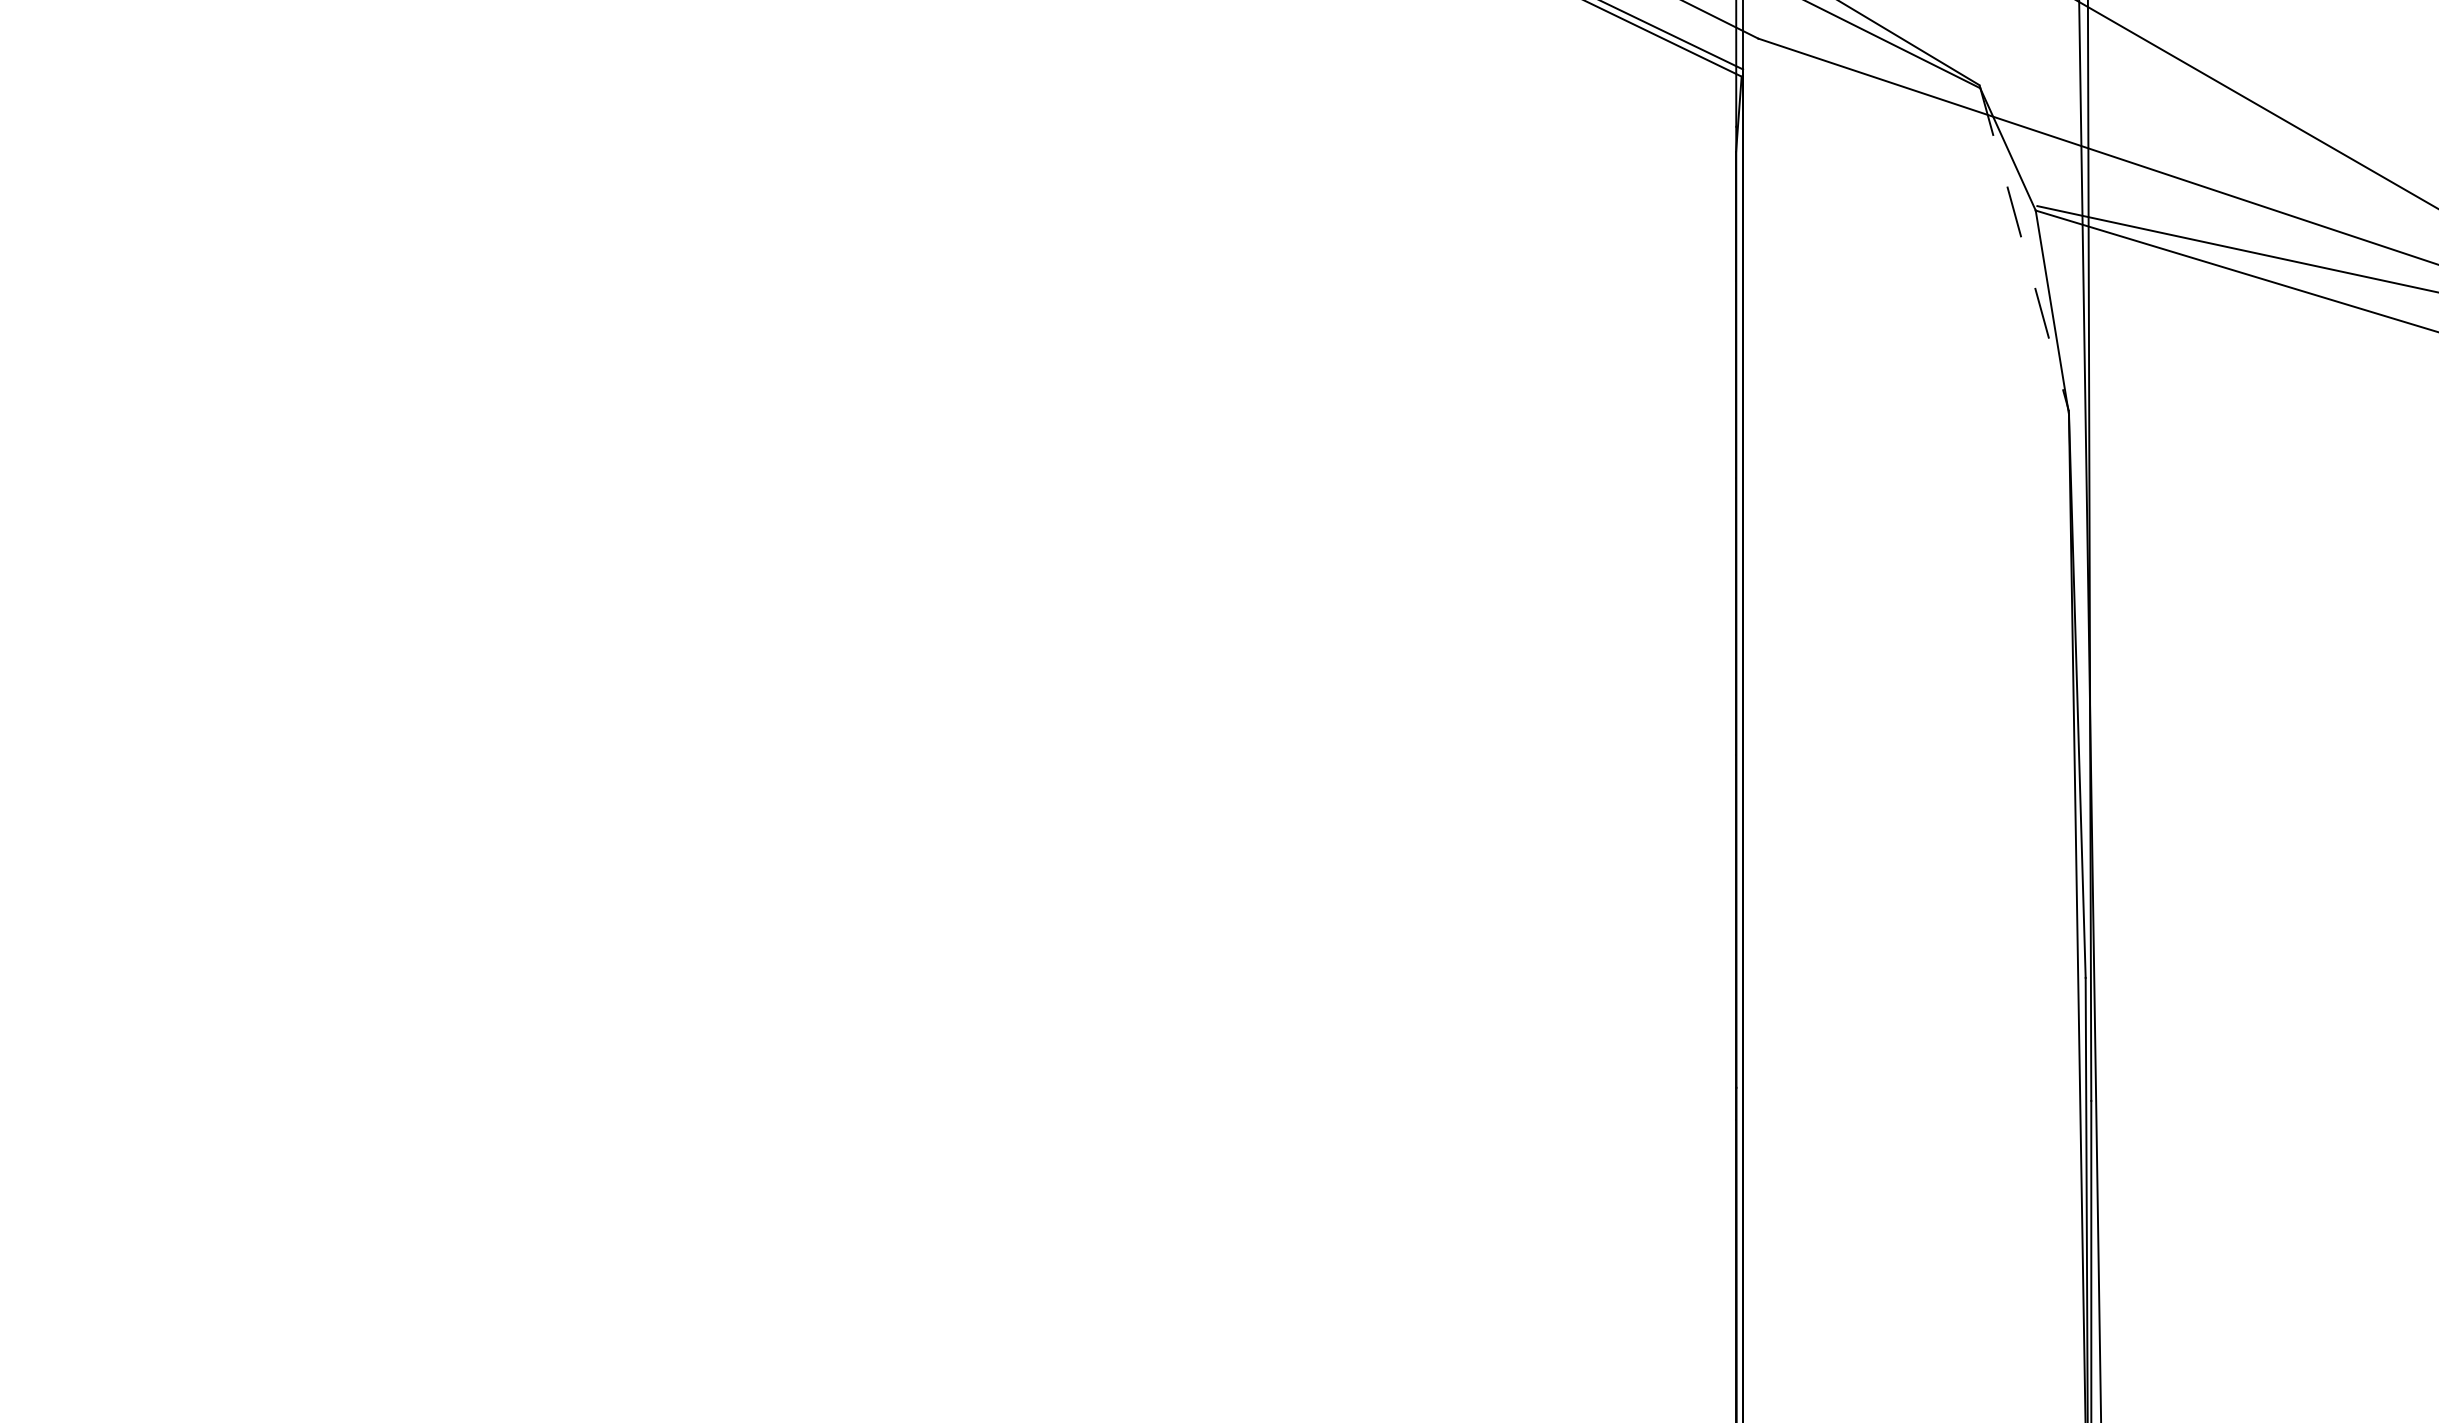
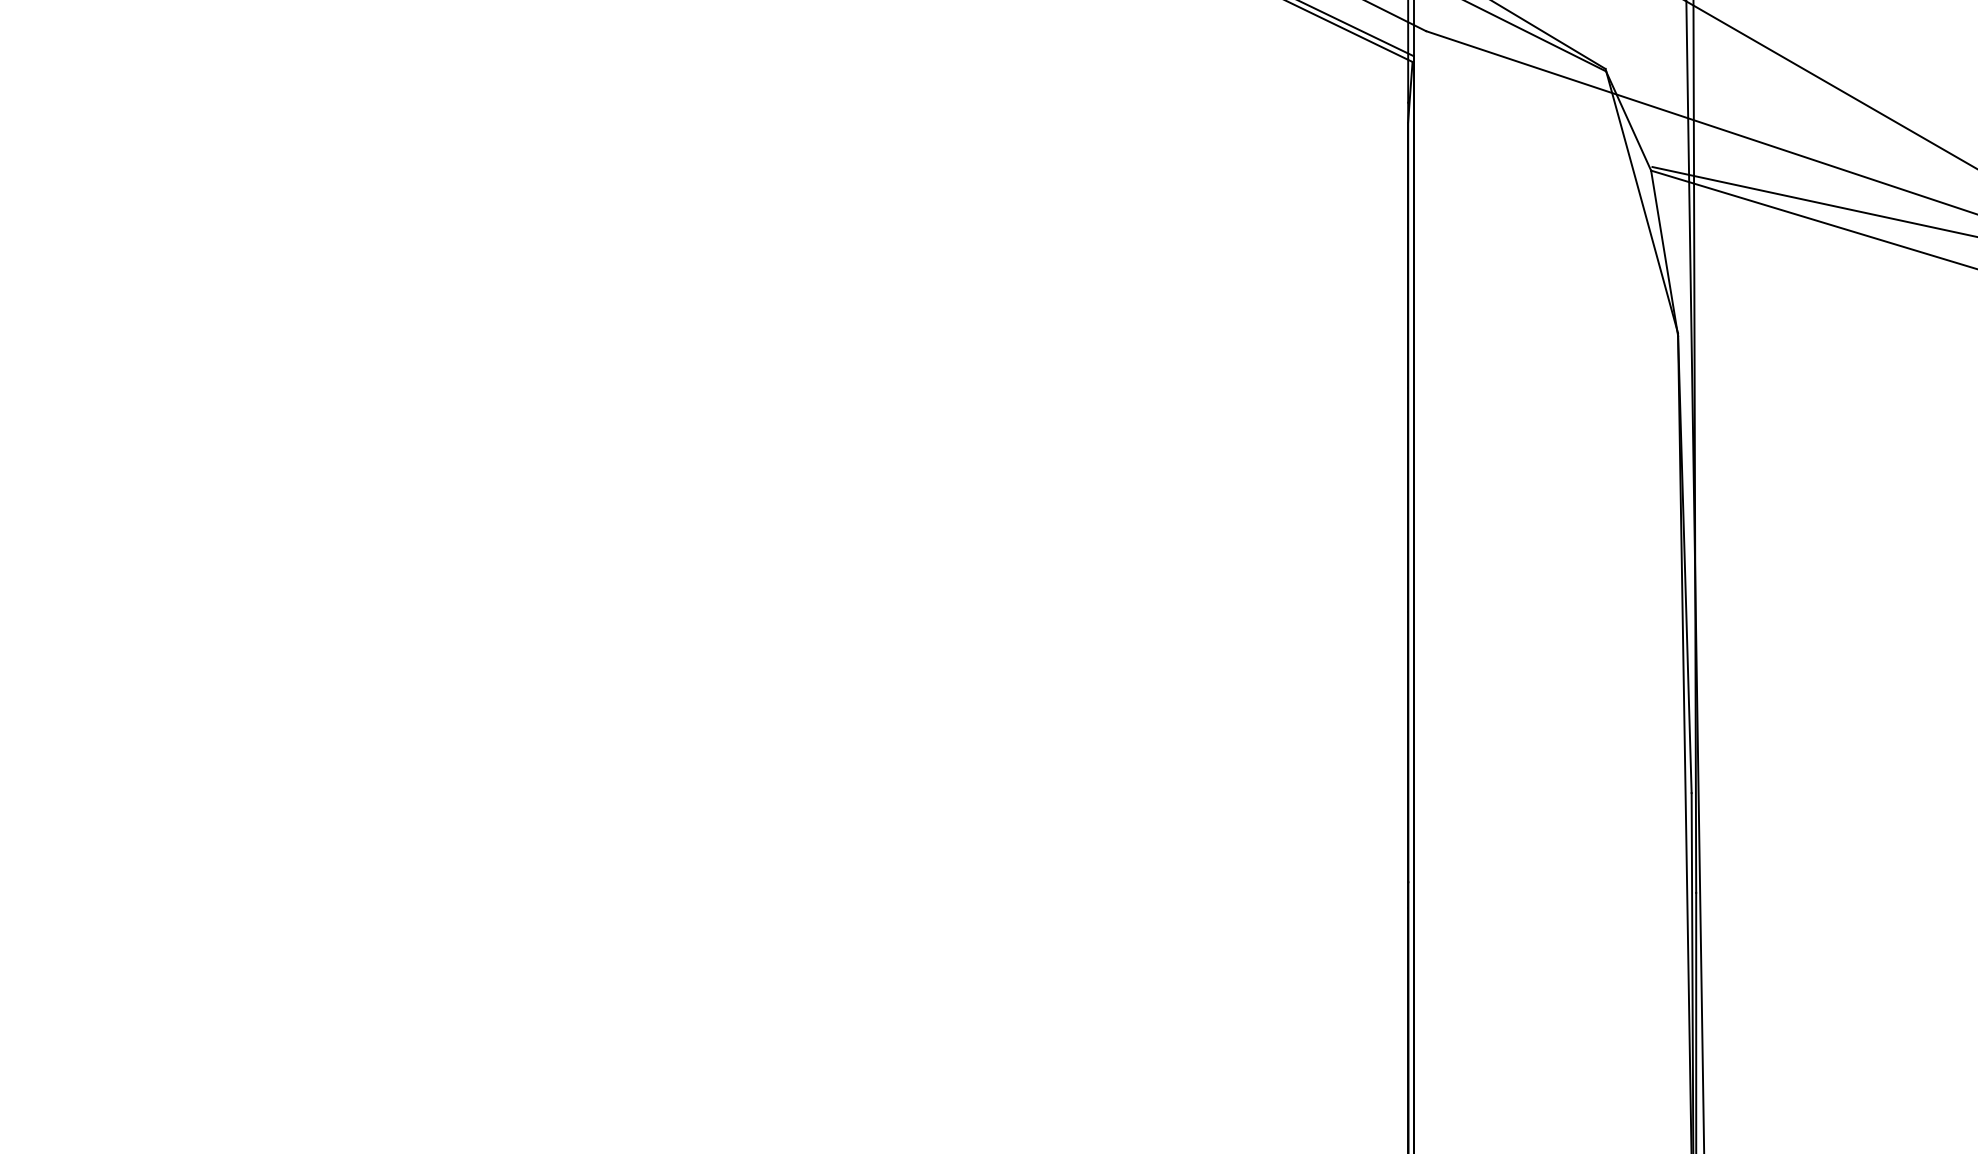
line: (2024, 248) -> (1642, 201), dashed -> solid

